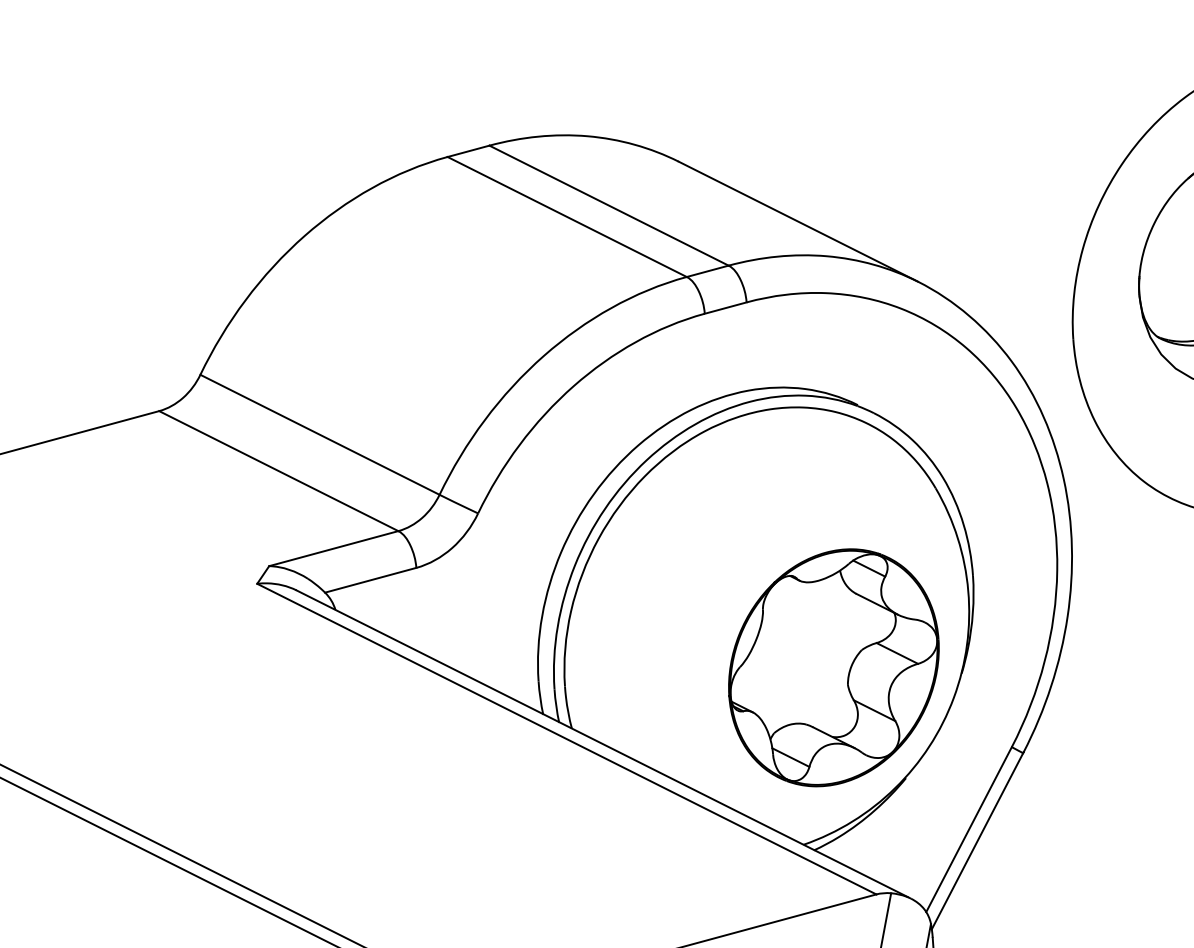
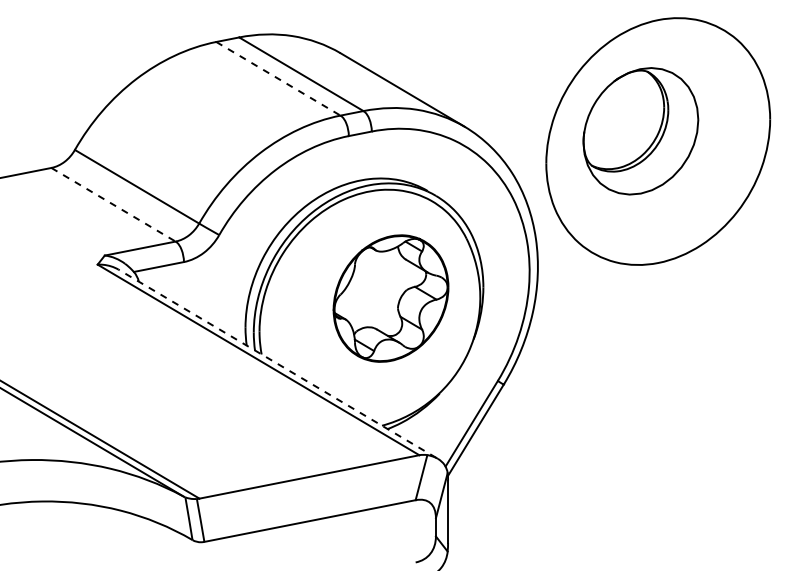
line: (567, 218) -> (278, 79), solid -> dashed
line: (278, 472) -> (113, 205), solid -> dashed
part: (832, 667) -> (390, 298), moved
line: (602, 743) -> (277, 363), solid -> dashed

